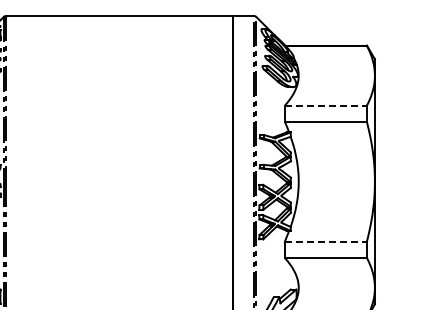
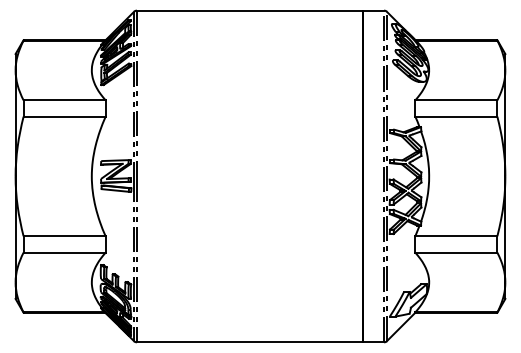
line: (326, 105) -> (456, 100), dashed -> solid
line: (326, 241) -> (456, 236), dashed -> solid

